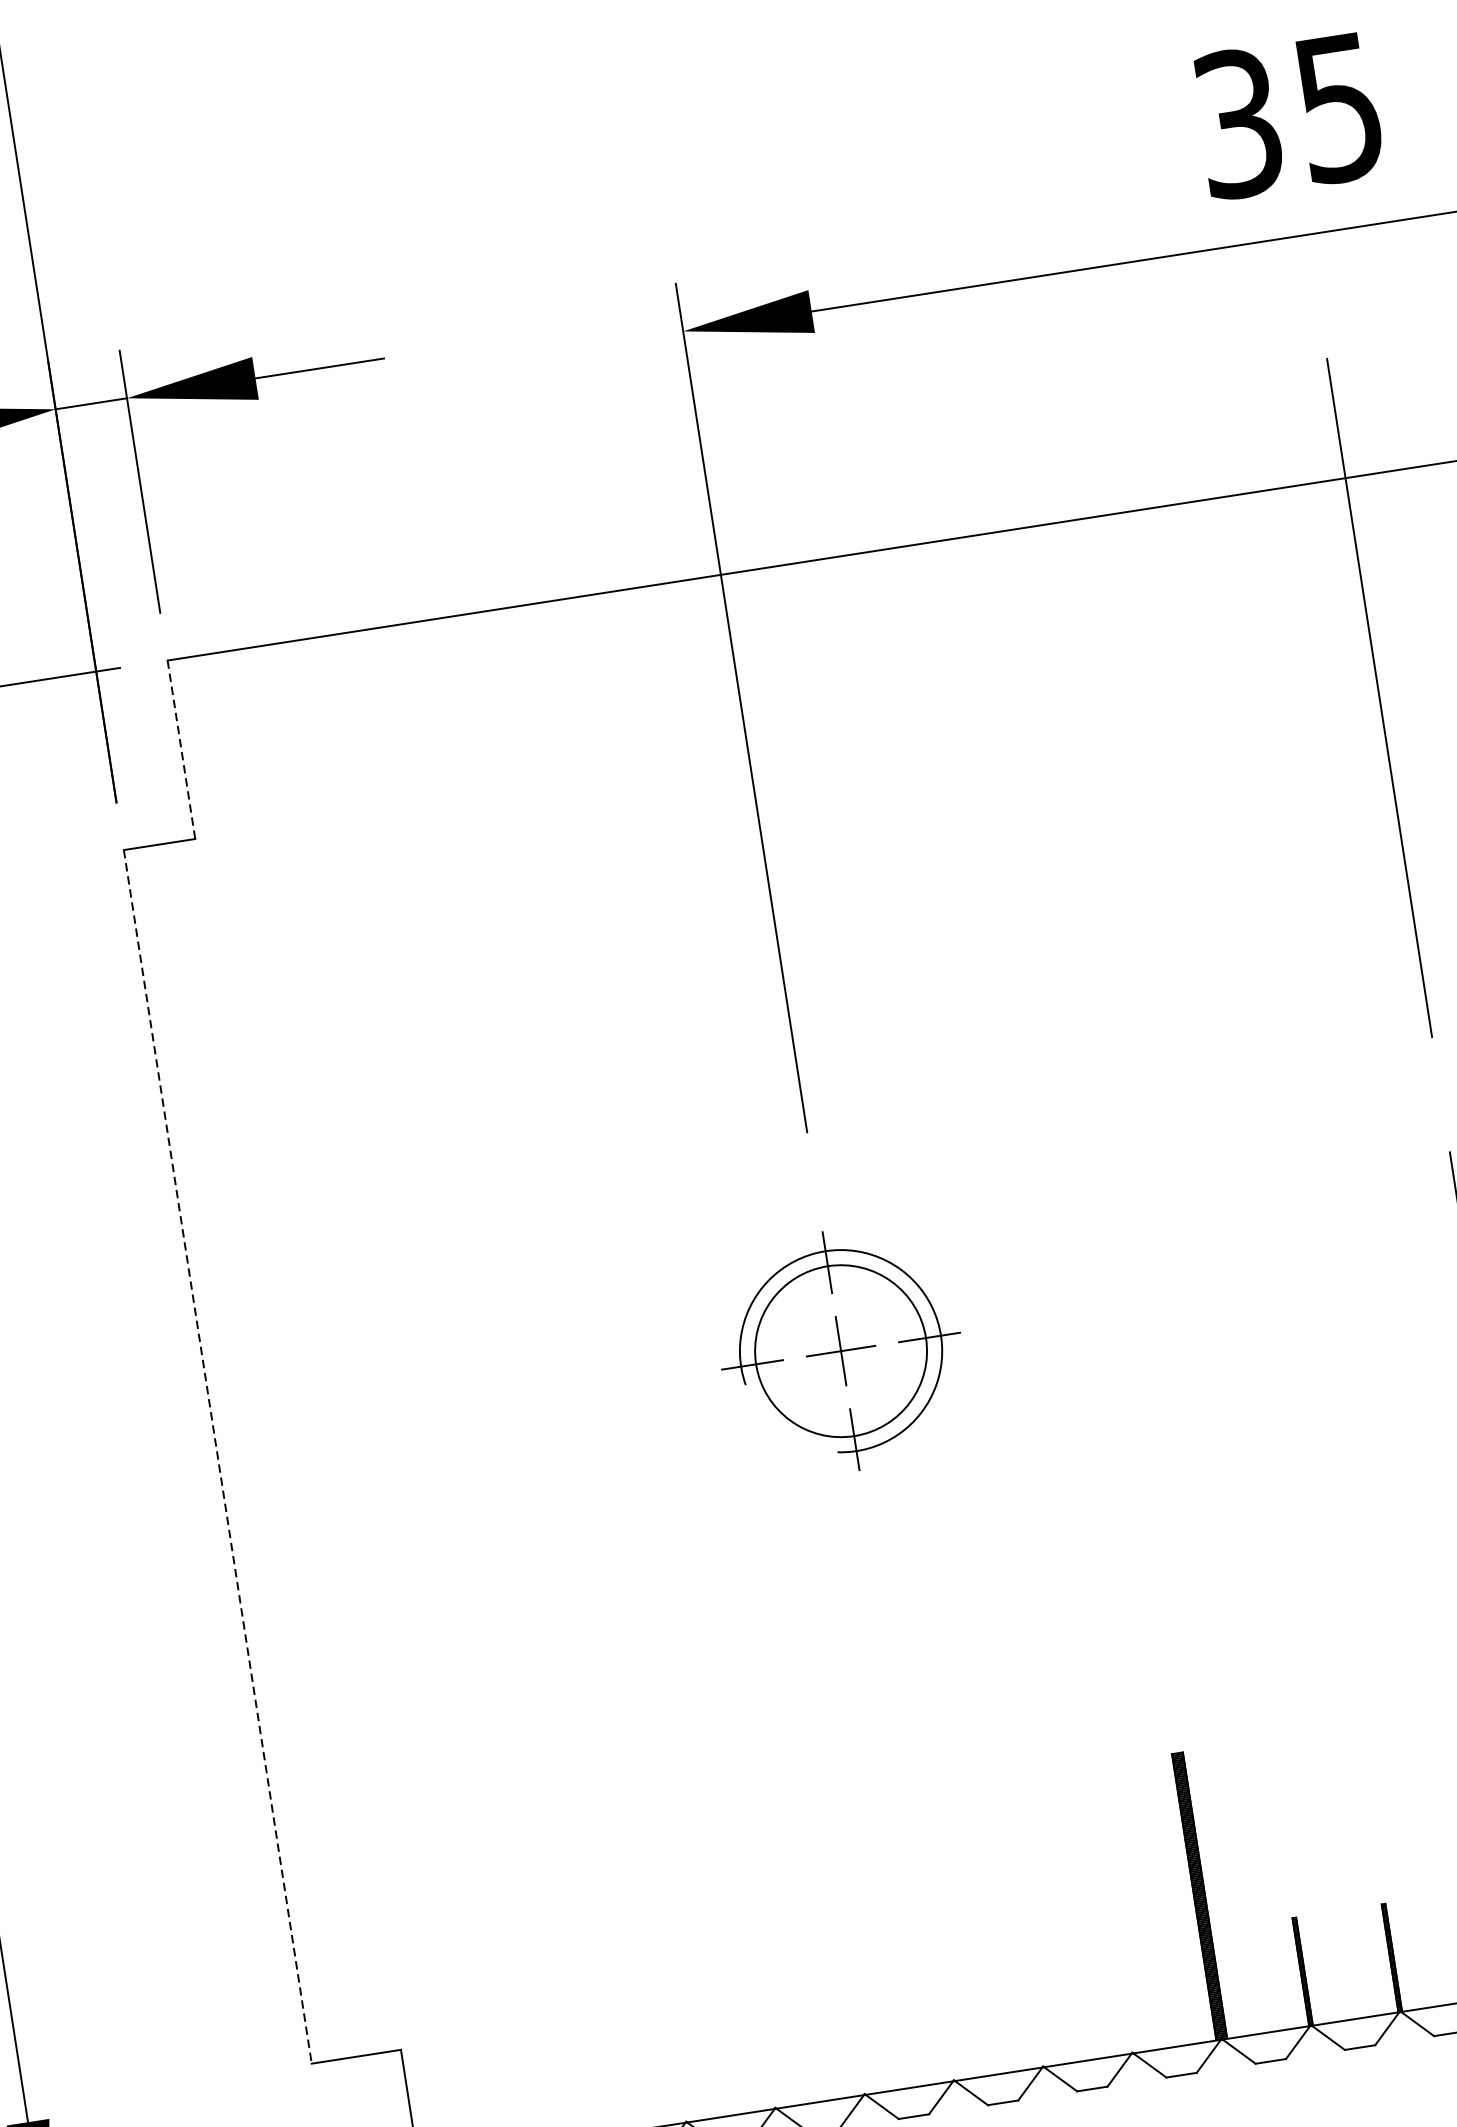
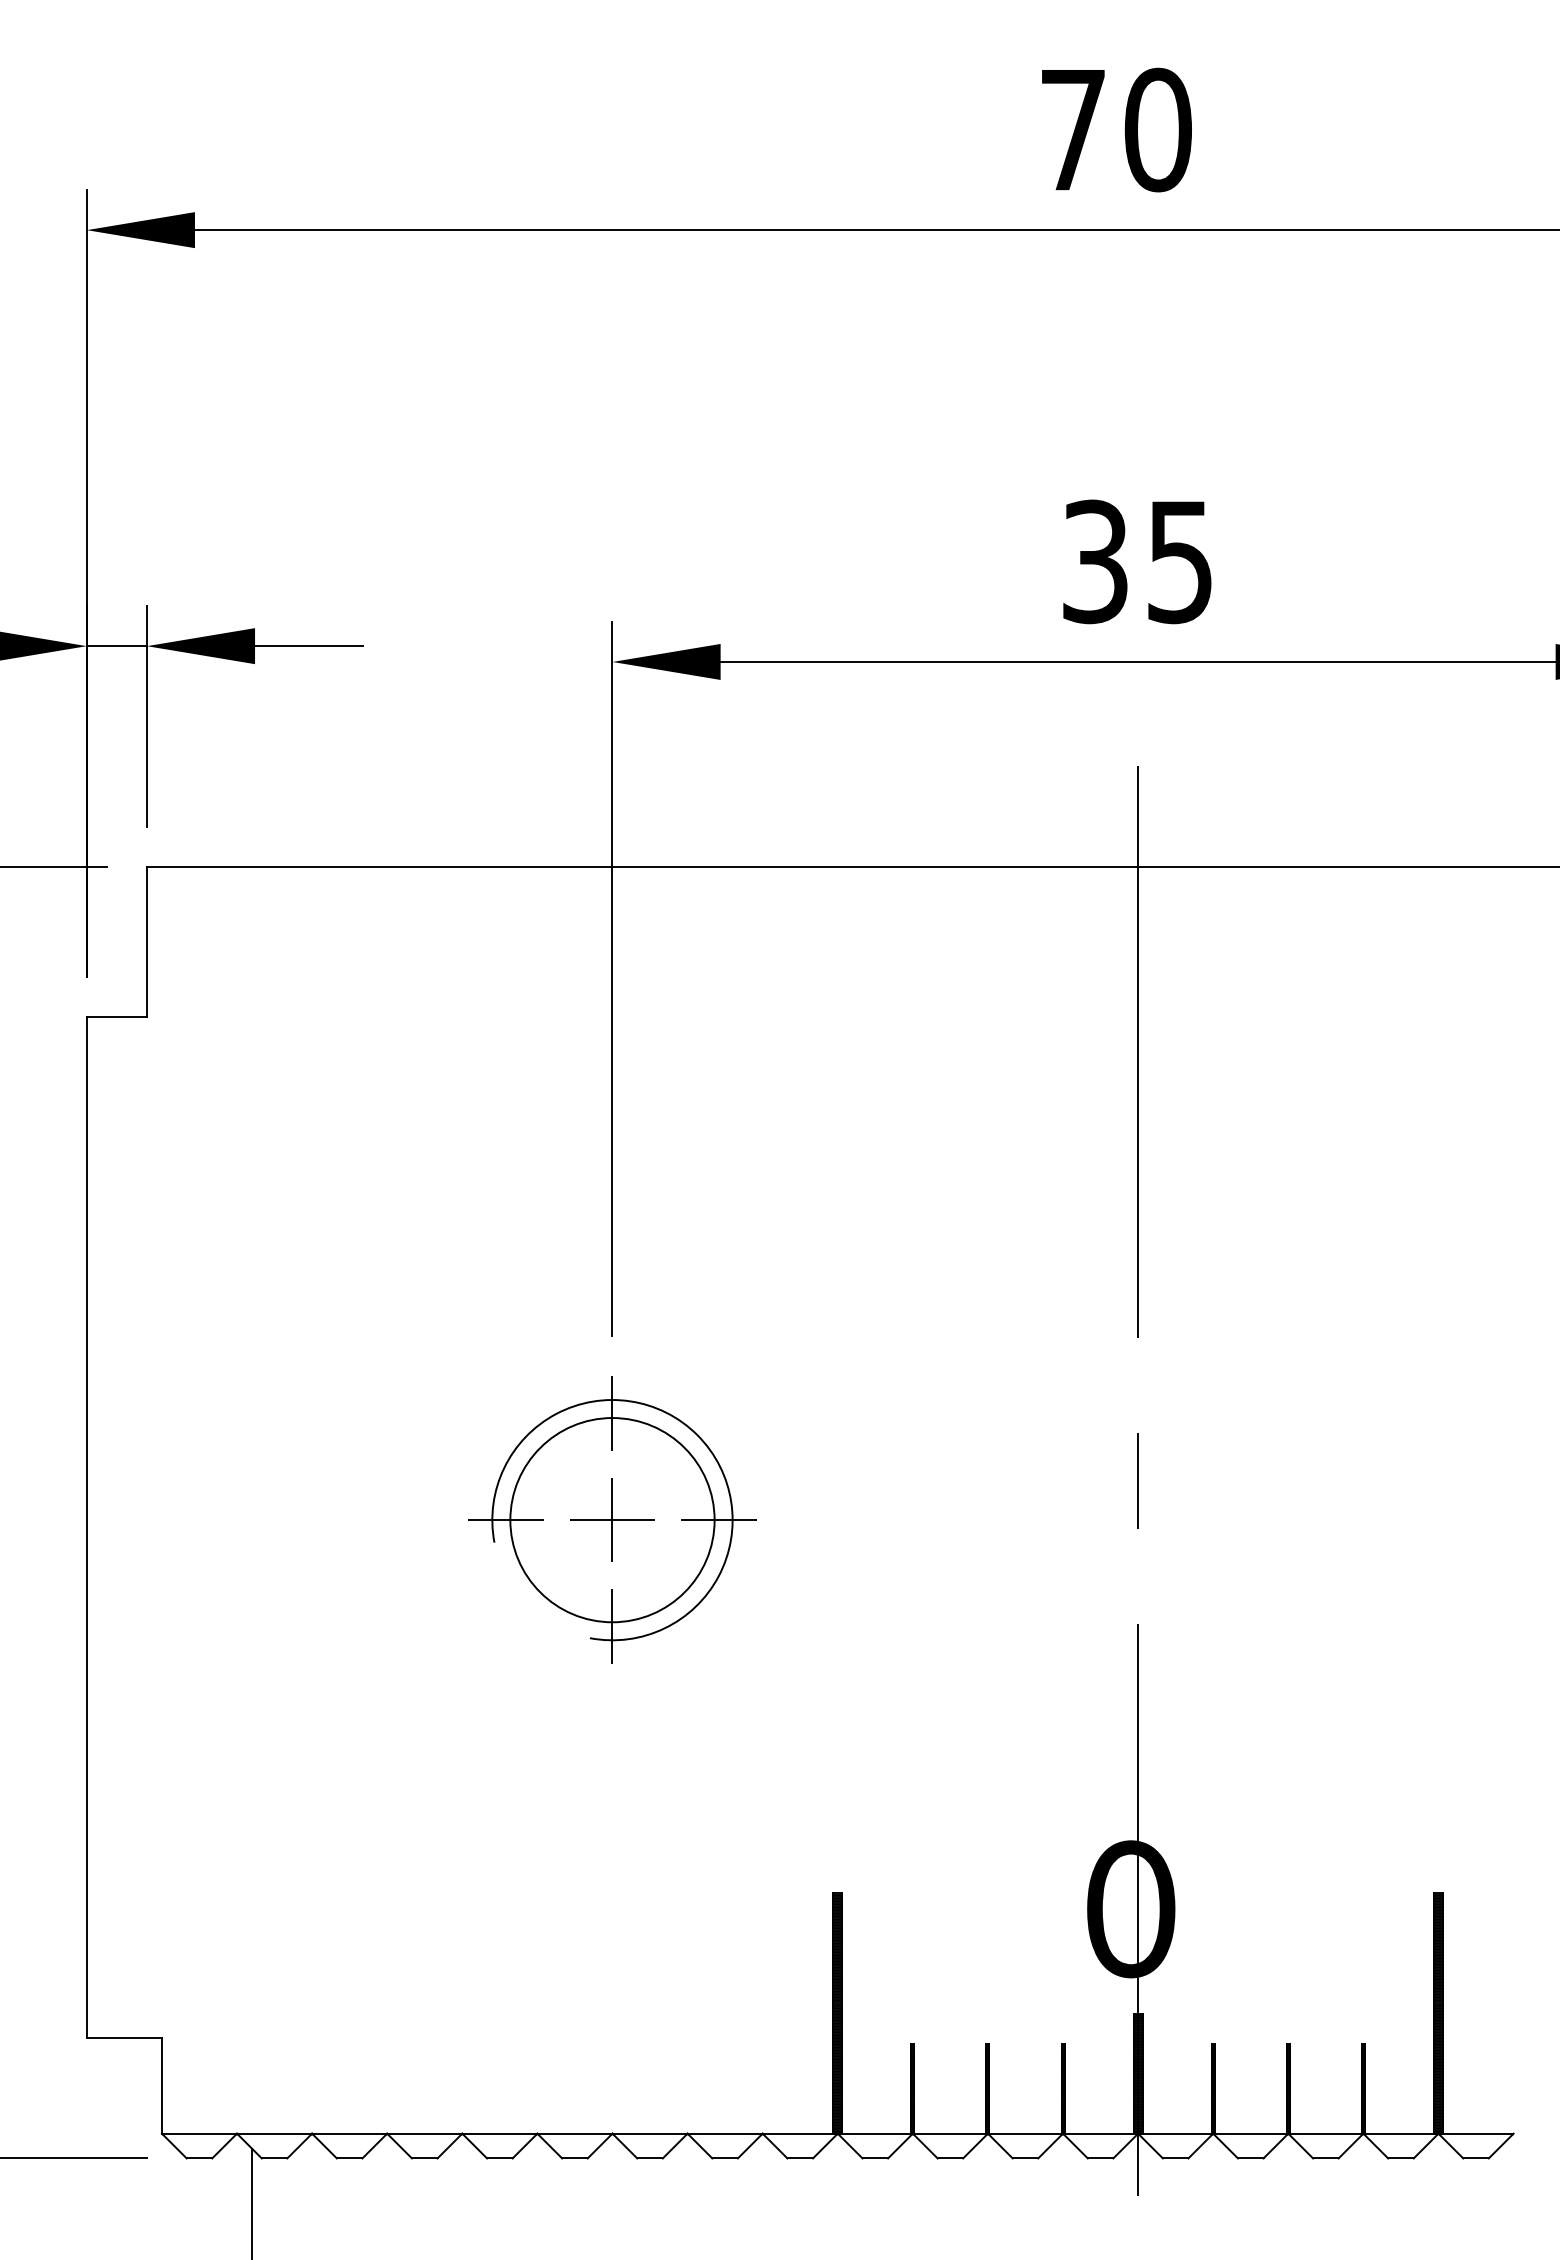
line: (181, 750) -> (146, 942), dashed -> solid
part: (840, 1350) -> (612, 1519), size x1.43
line: (217, 1456) -> (86, 1527), dashed -> solid

